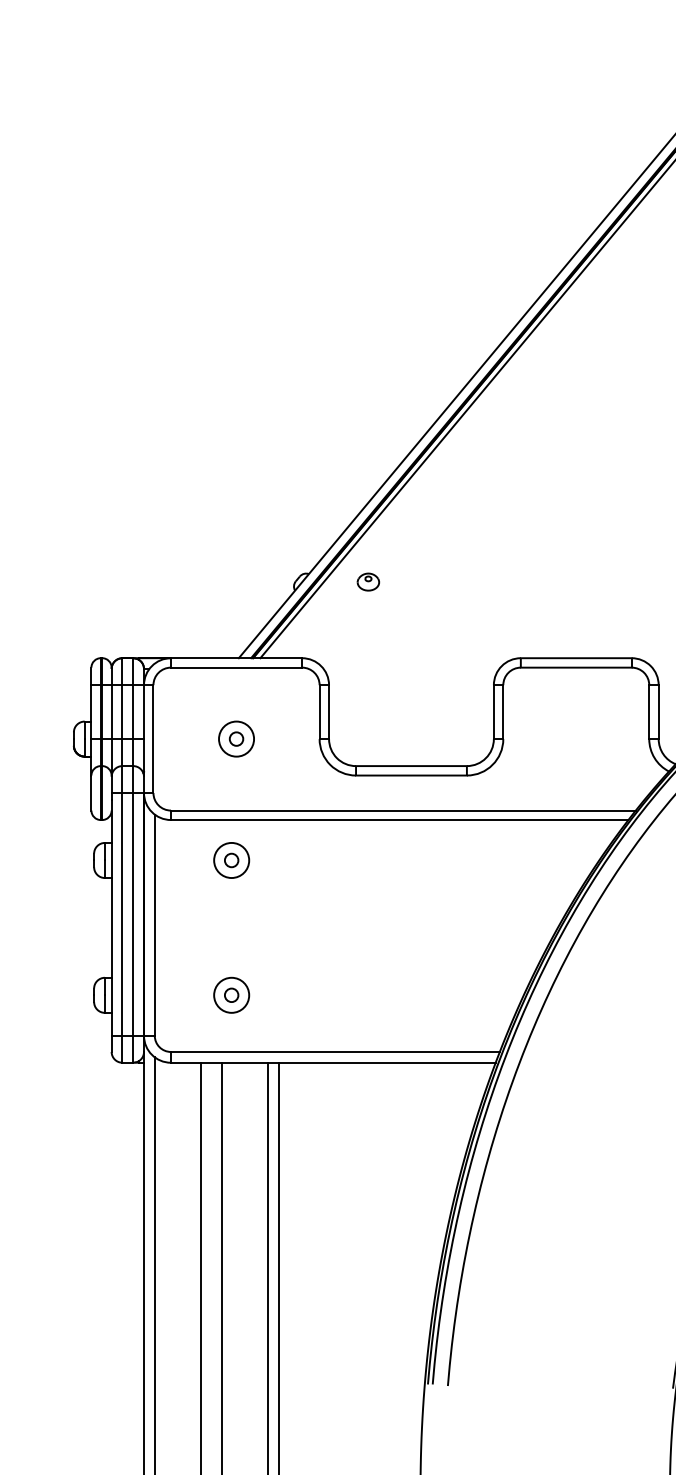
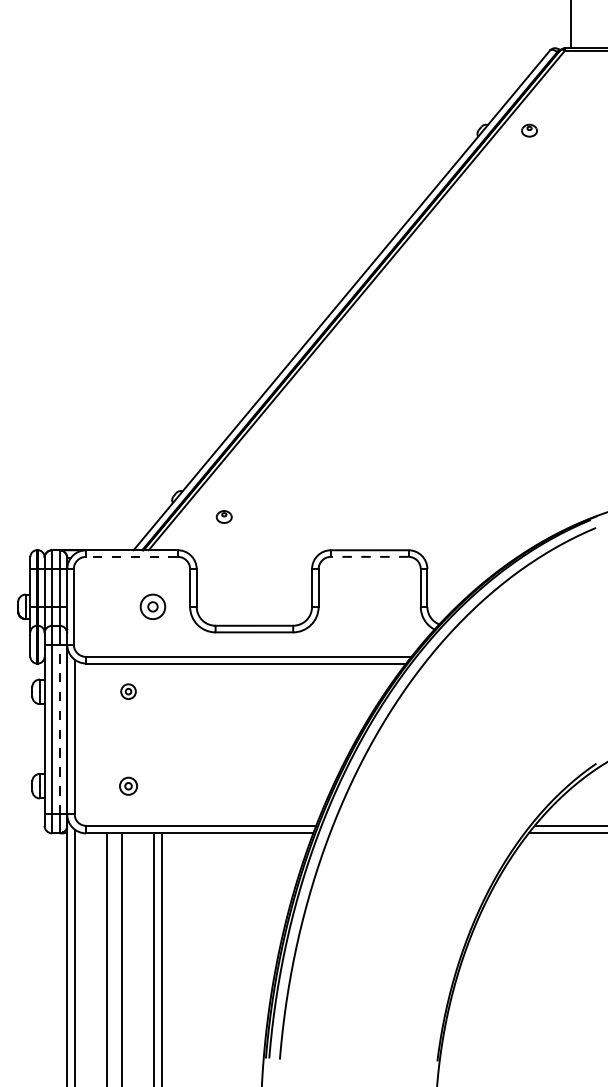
part: (367, 581) -> (223, 516), moved
line: (235, 667) -> (131, 556), solid -> dashed
line: (575, 667) -> (369, 556), solid -> dashed
part: (235, 738) -> (152, 606), moved
part: (231, 860) -> (128, 691), size x0.6
line: (132, 914) -> (59, 729), solid -> dashed
part: (231, 995) -> (128, 786), size x0.7

